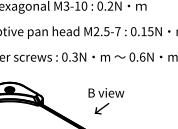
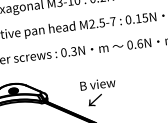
text: (106, 101) -> (98, 92), moved

